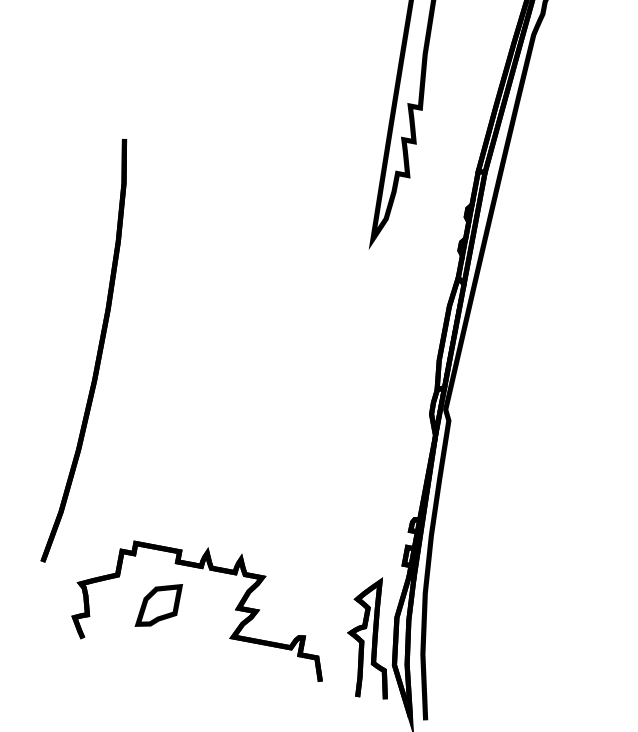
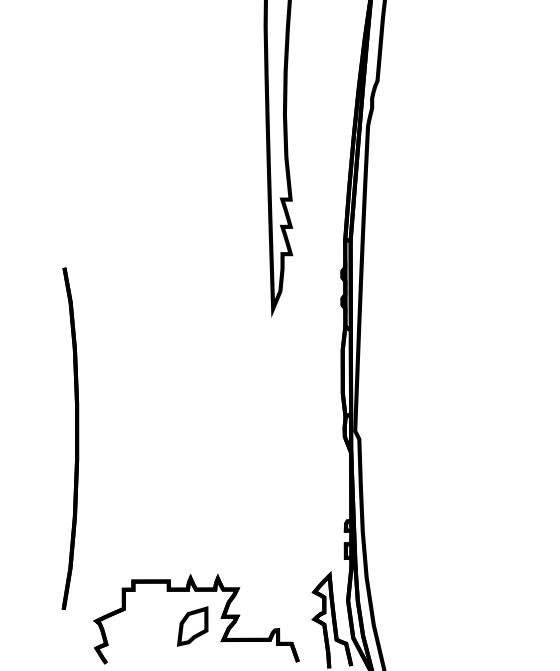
part: (158, 605) -> (192, 626), moved

